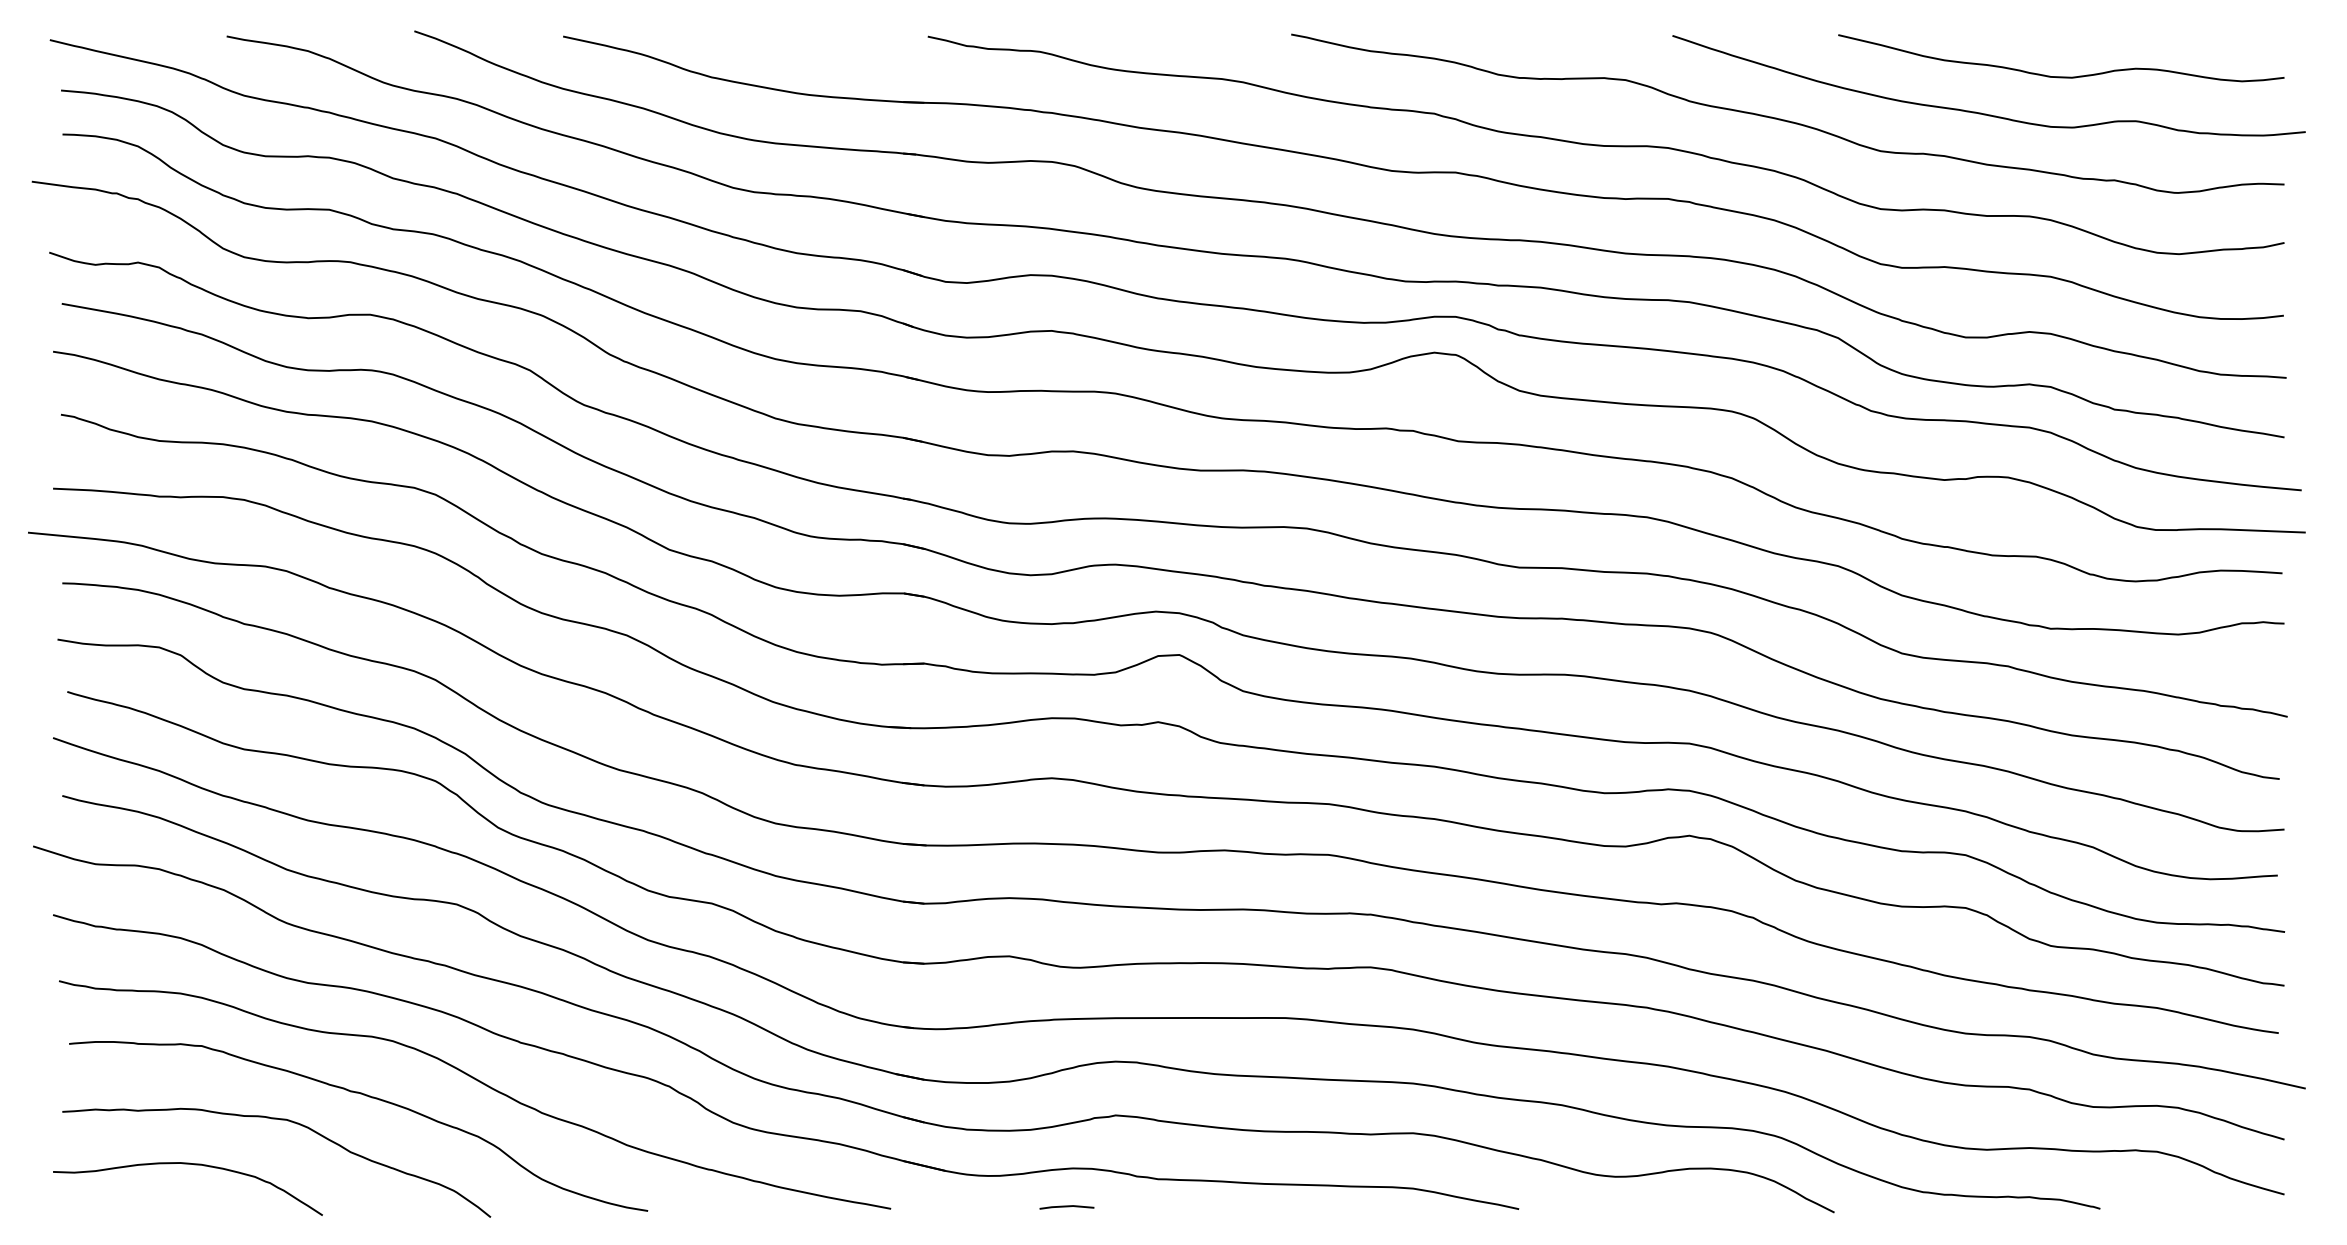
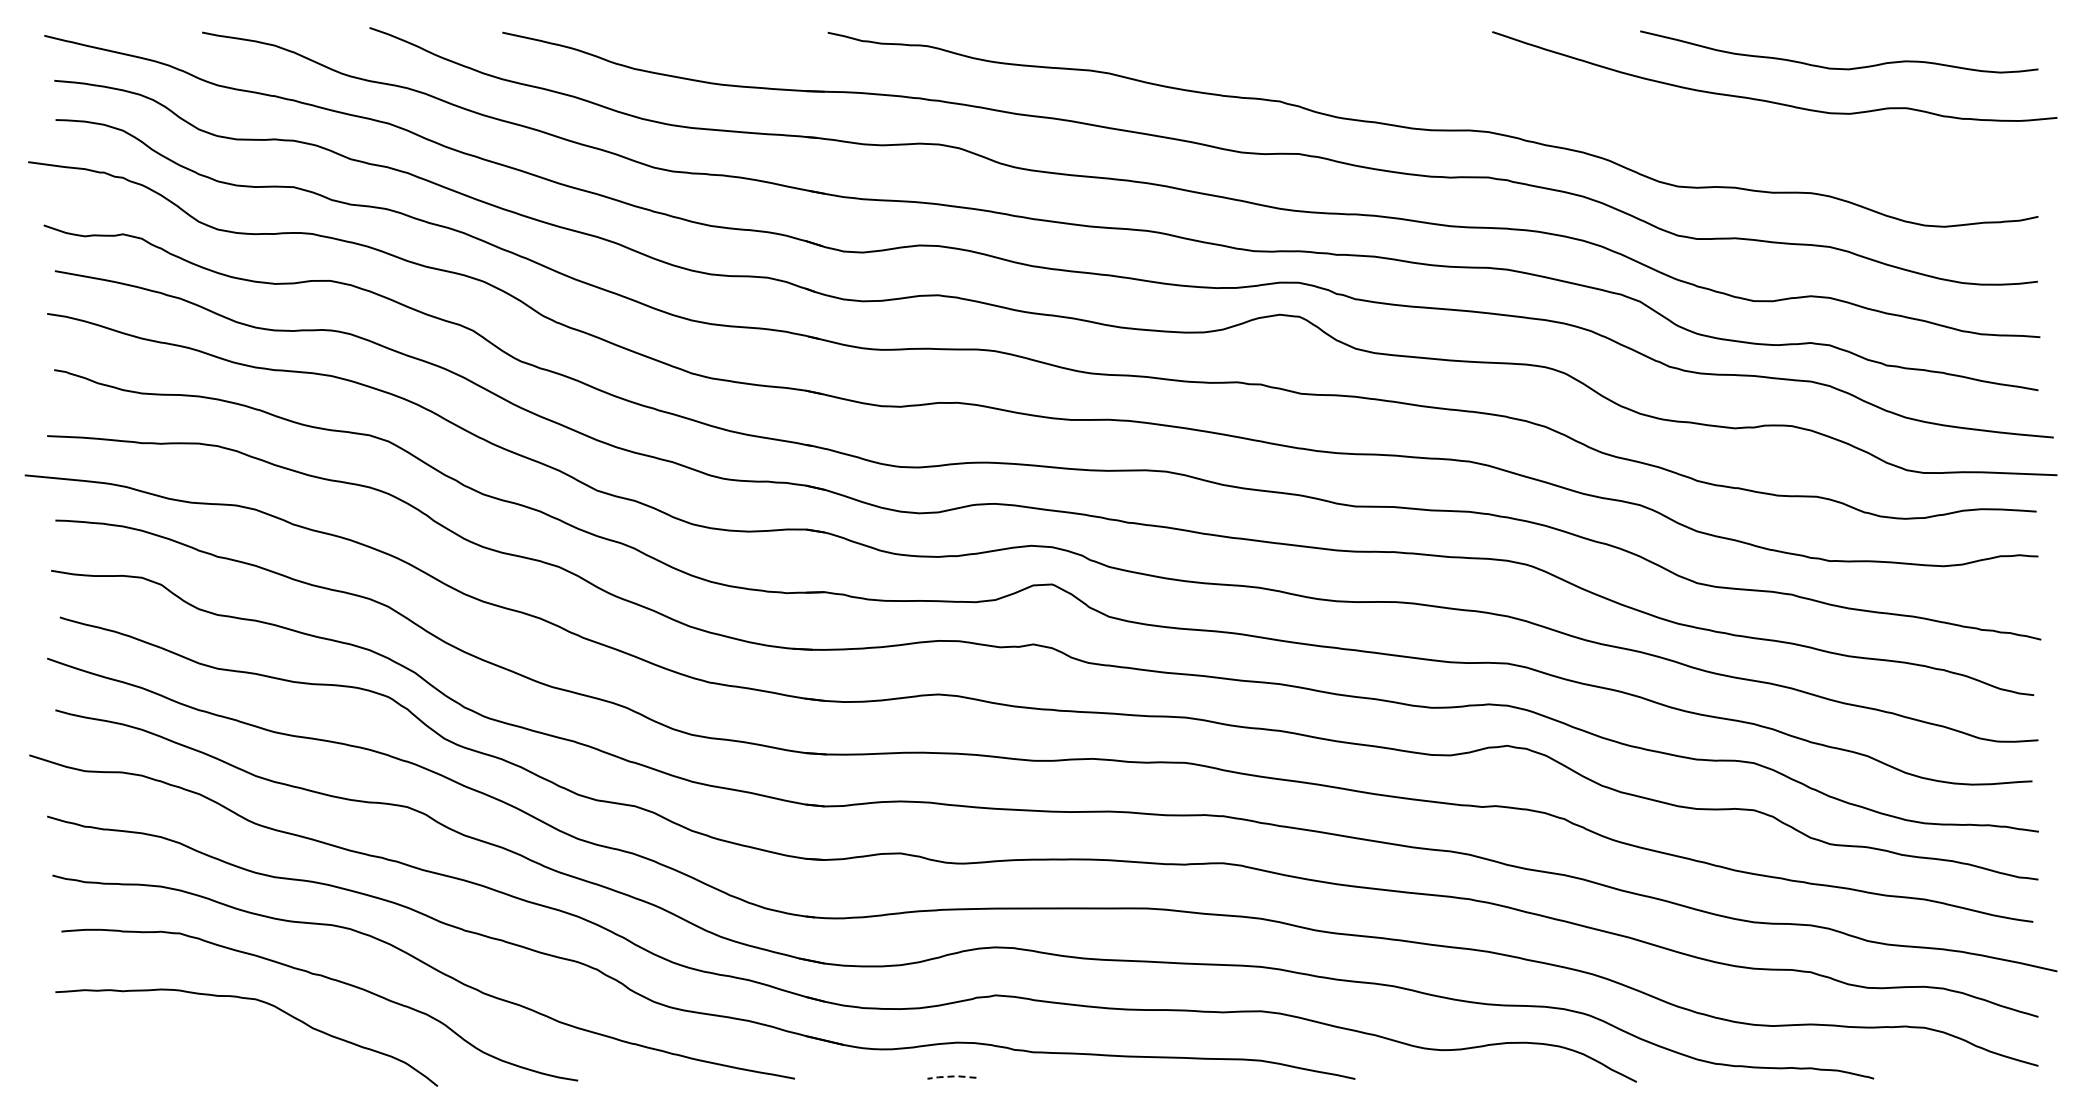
curve: (1784, 119) -> (1592, 106), removed
curve: (187, 1164) -> (167, 1039), removed
line: (1066, 1206) -> (951, 1076), solid -> dashed

